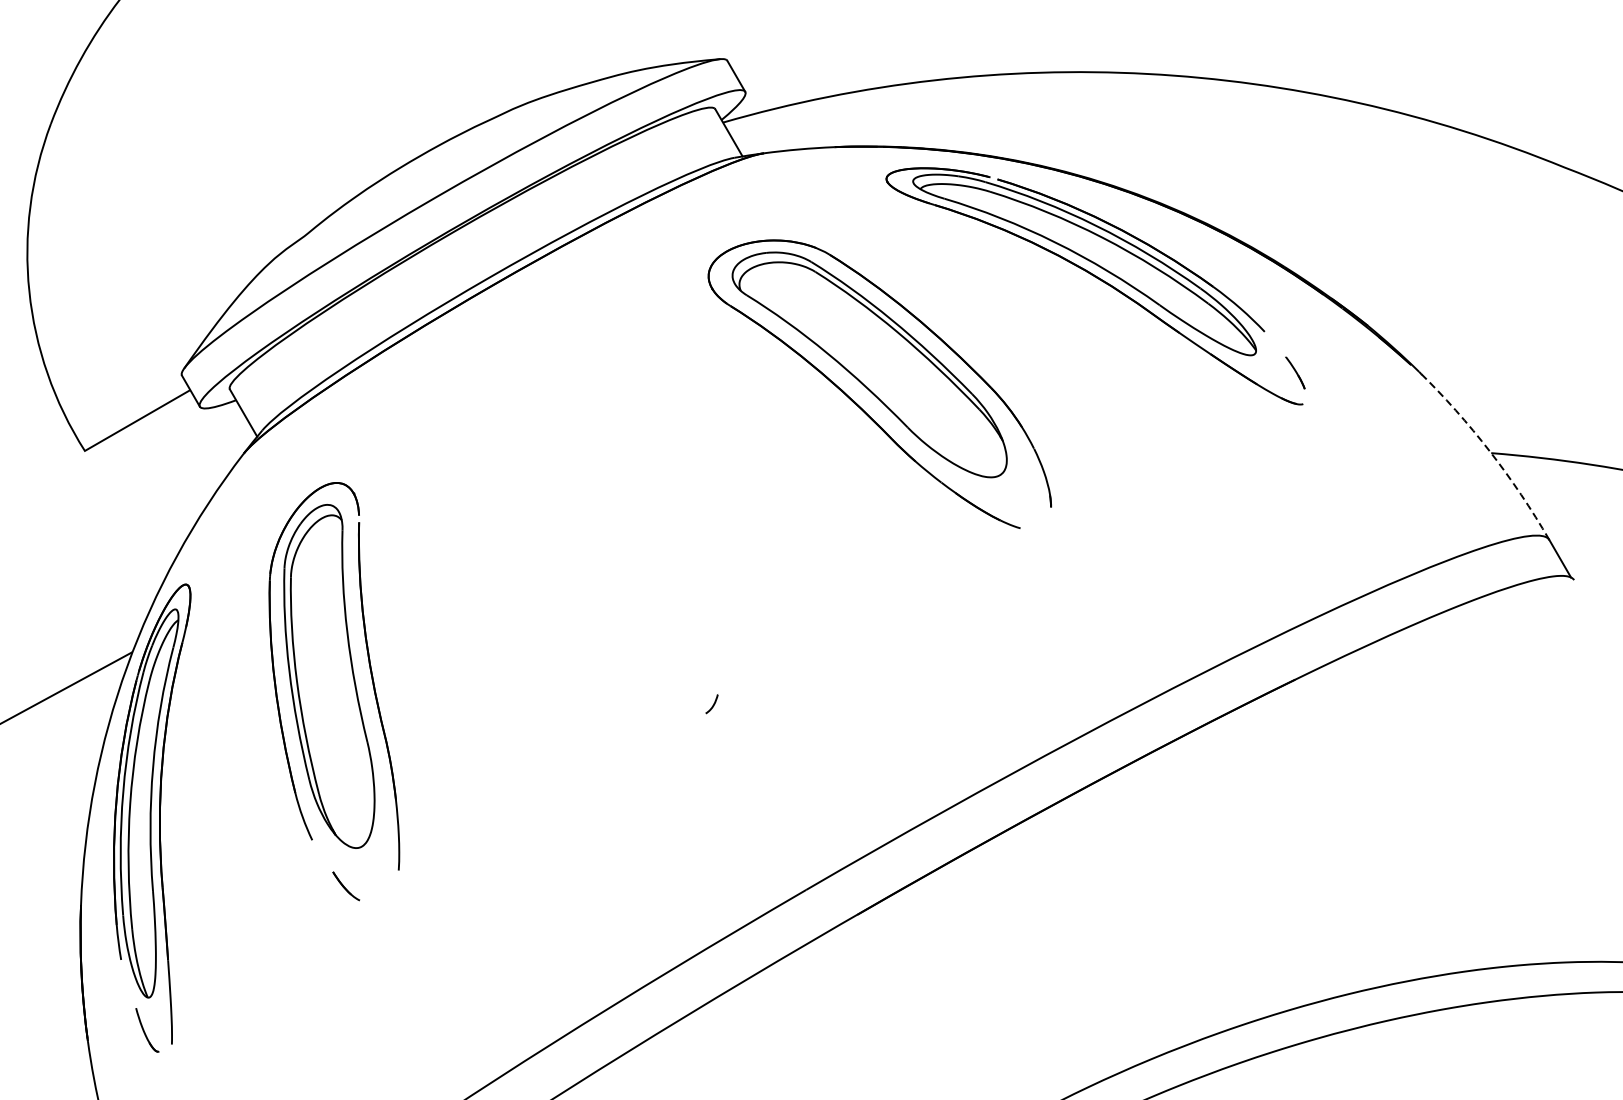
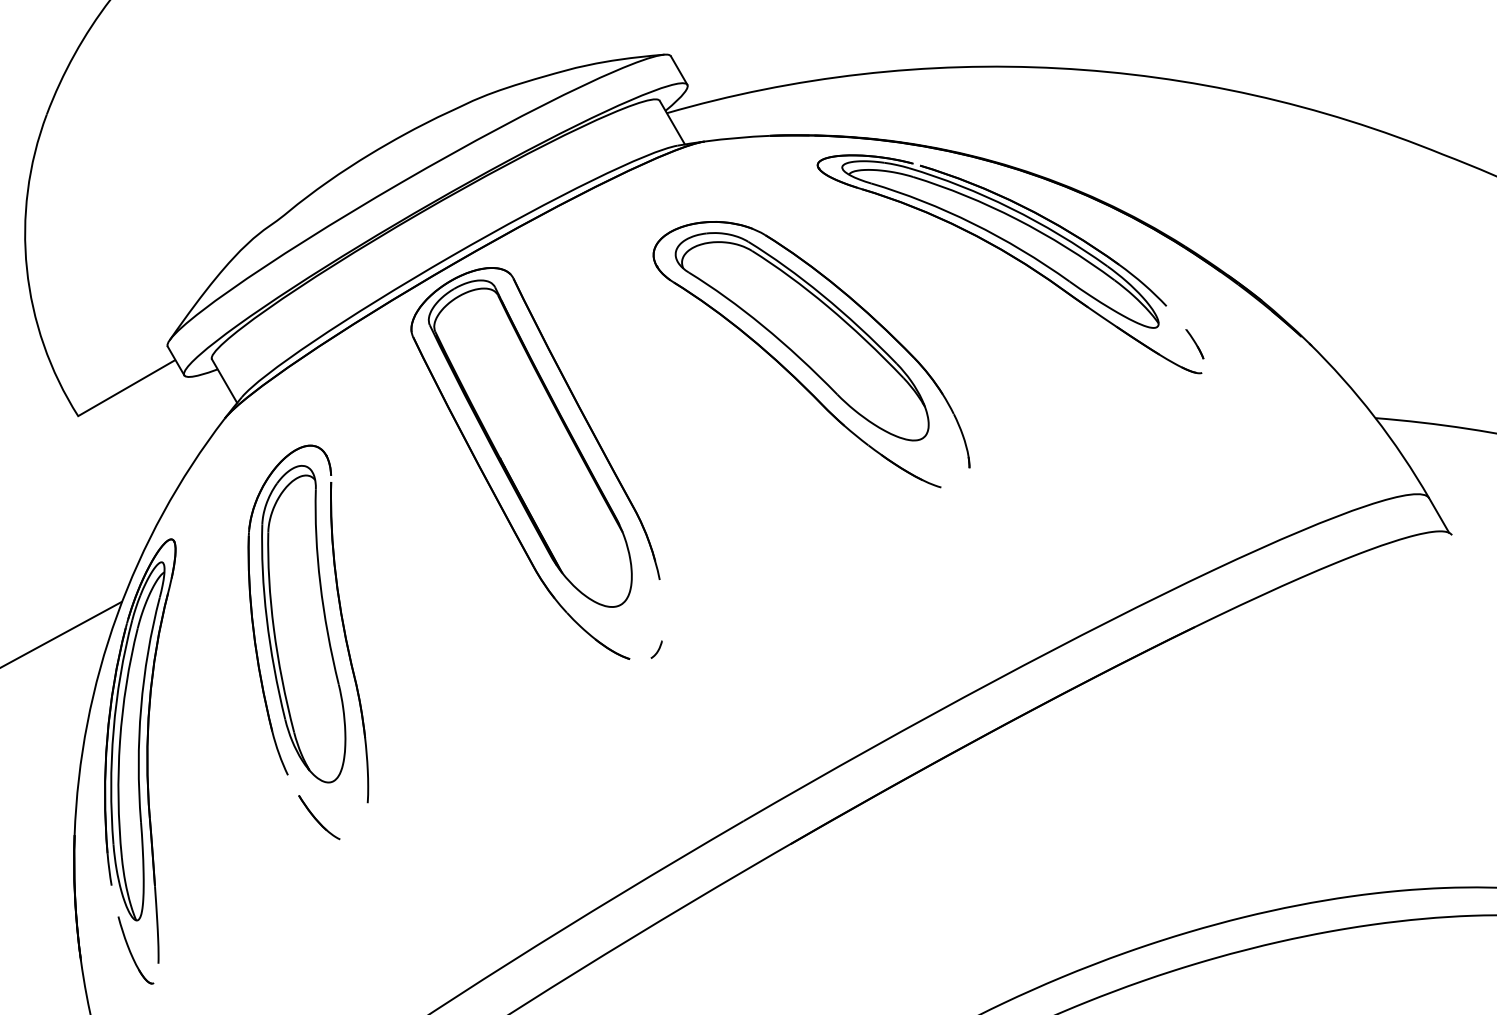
arc: (1490, 451) -> (1374, 416), dashed -> solid
part: (580, 502) -> (535, 463), added
part: (346, 886) -> (319, 817), size x1.67
part: (147, 1030) -> (135, 950), size x1.67

